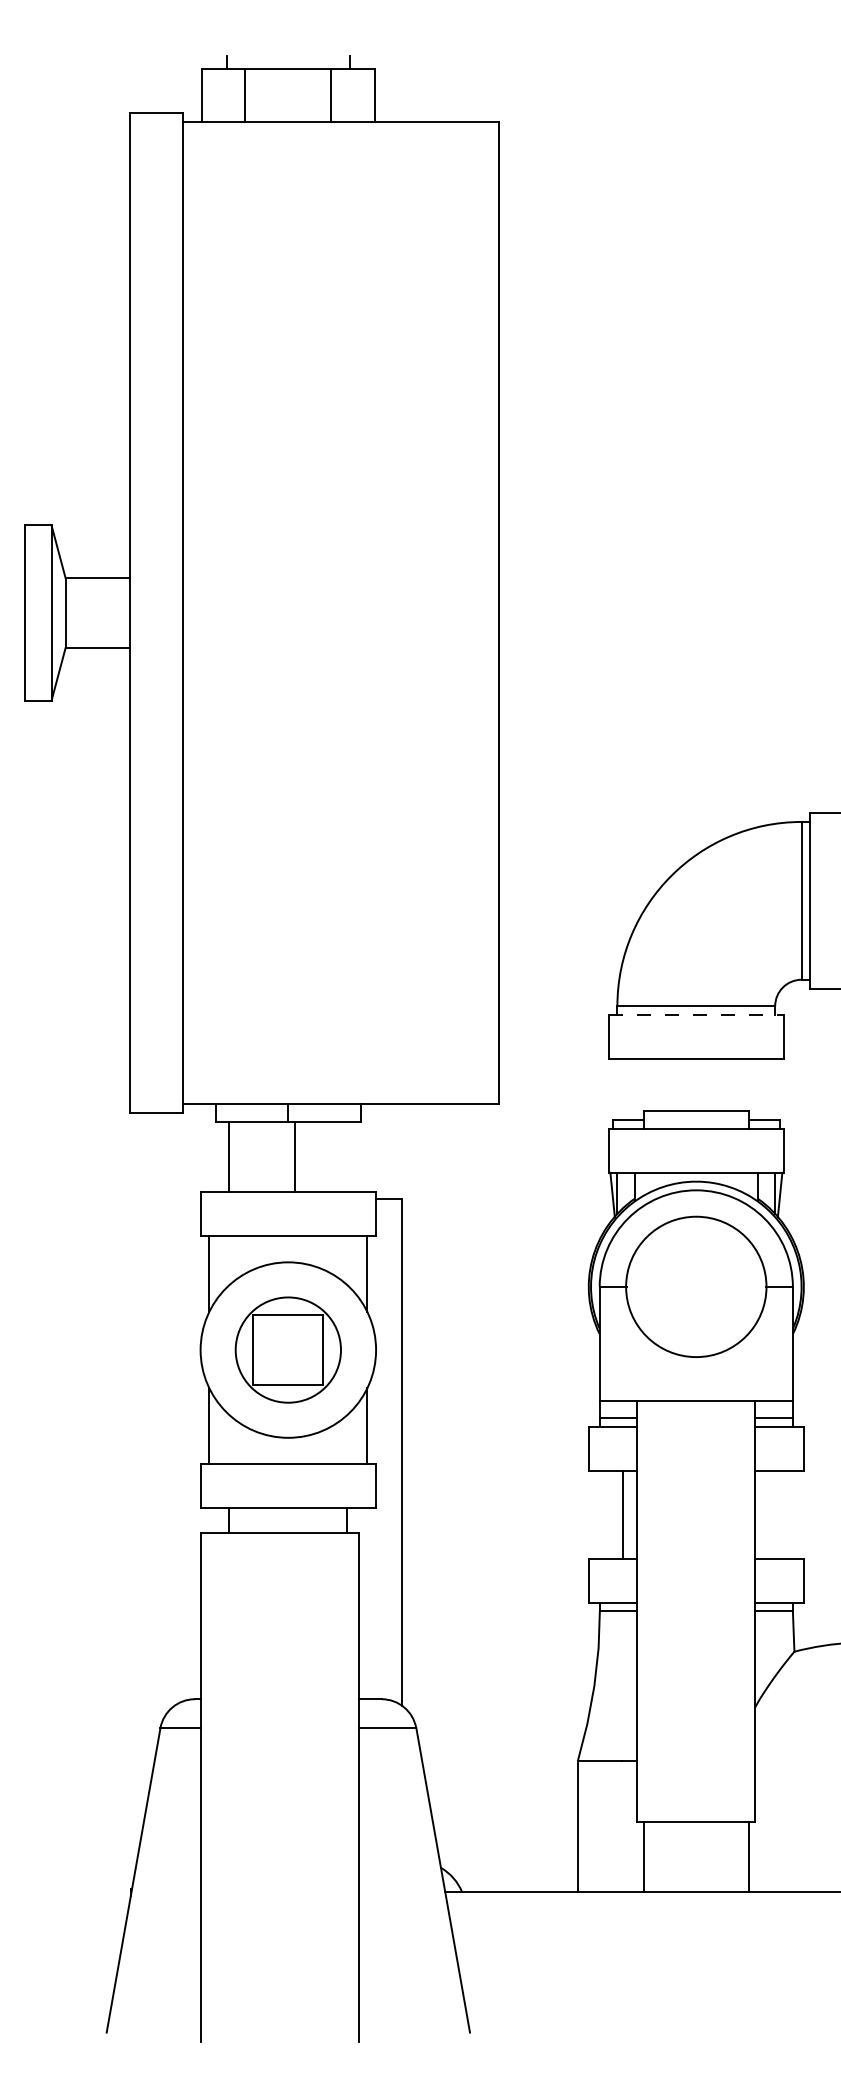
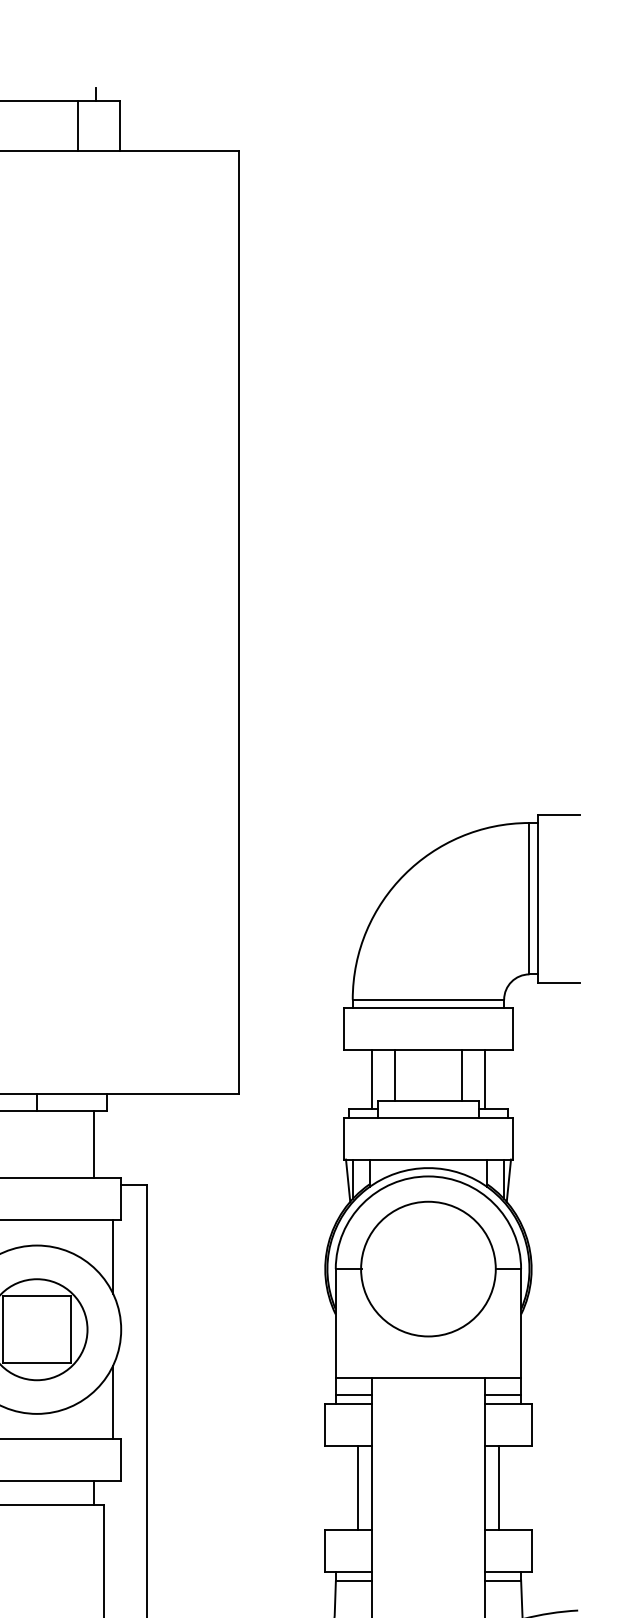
line: (696, 1014) -> (428, 1007), dashed -> solid
line: (661, 1084) -> (395, 1074), added
line: (731, 1084) -> (462, 1074), added
line: (637, 1089) -> (372, 1079), added
line: (755, 1089) -> (485, 1079), added
line: (295, 1156) -> (93, 1143), moved
line: (770, 1514) -> (499, 1487), added

